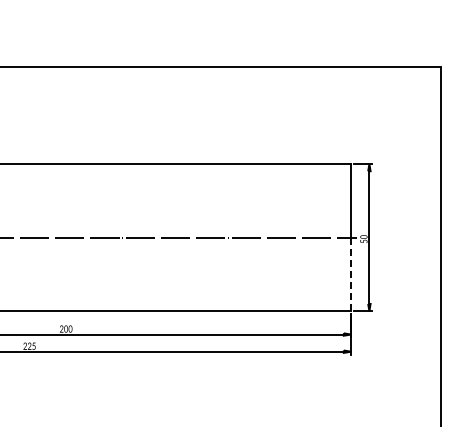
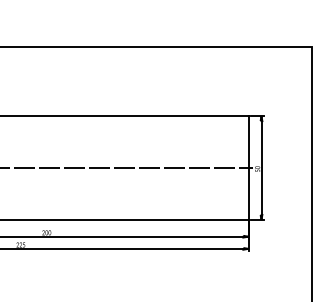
line: (351, 274) -> (248, 194), dashed -> solid

